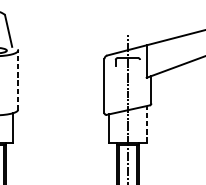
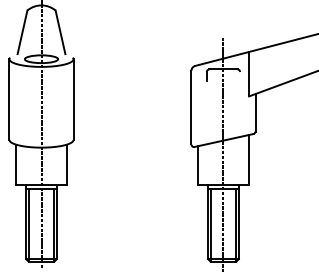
line: (18, 80) -> (73, 99), dashed -> solid
line: (146, 124) -> (249, 159), dashed -> solid

